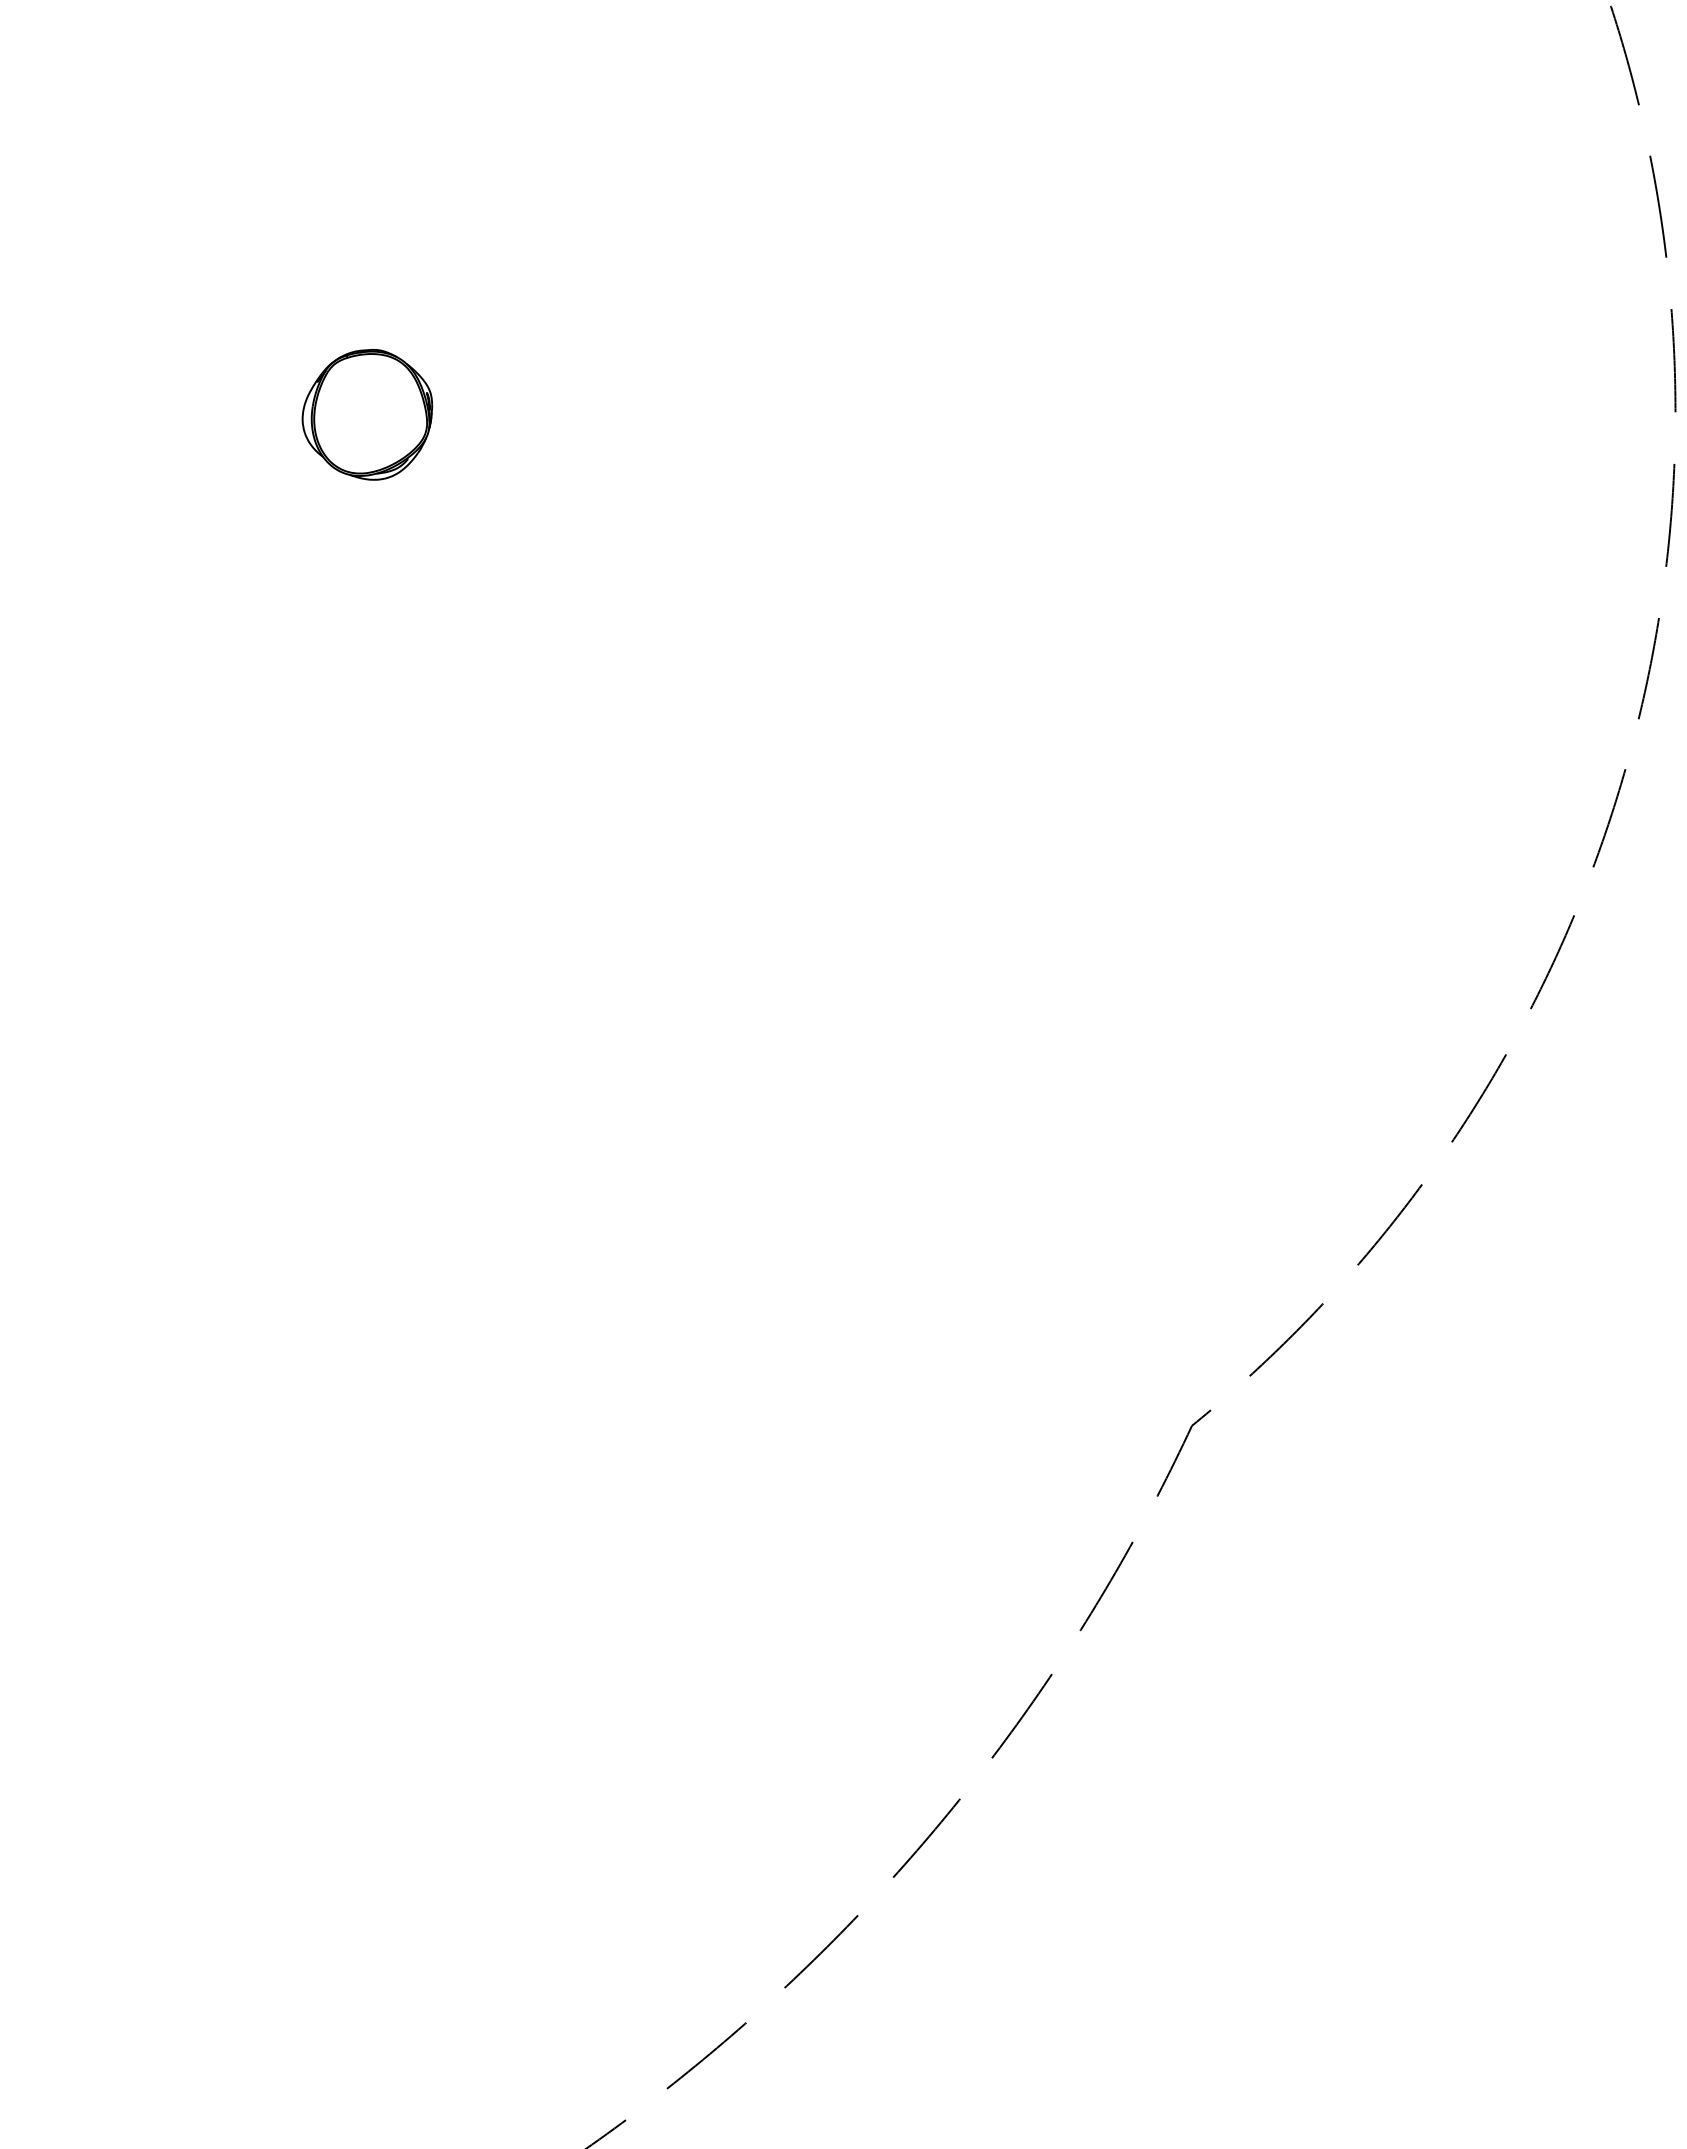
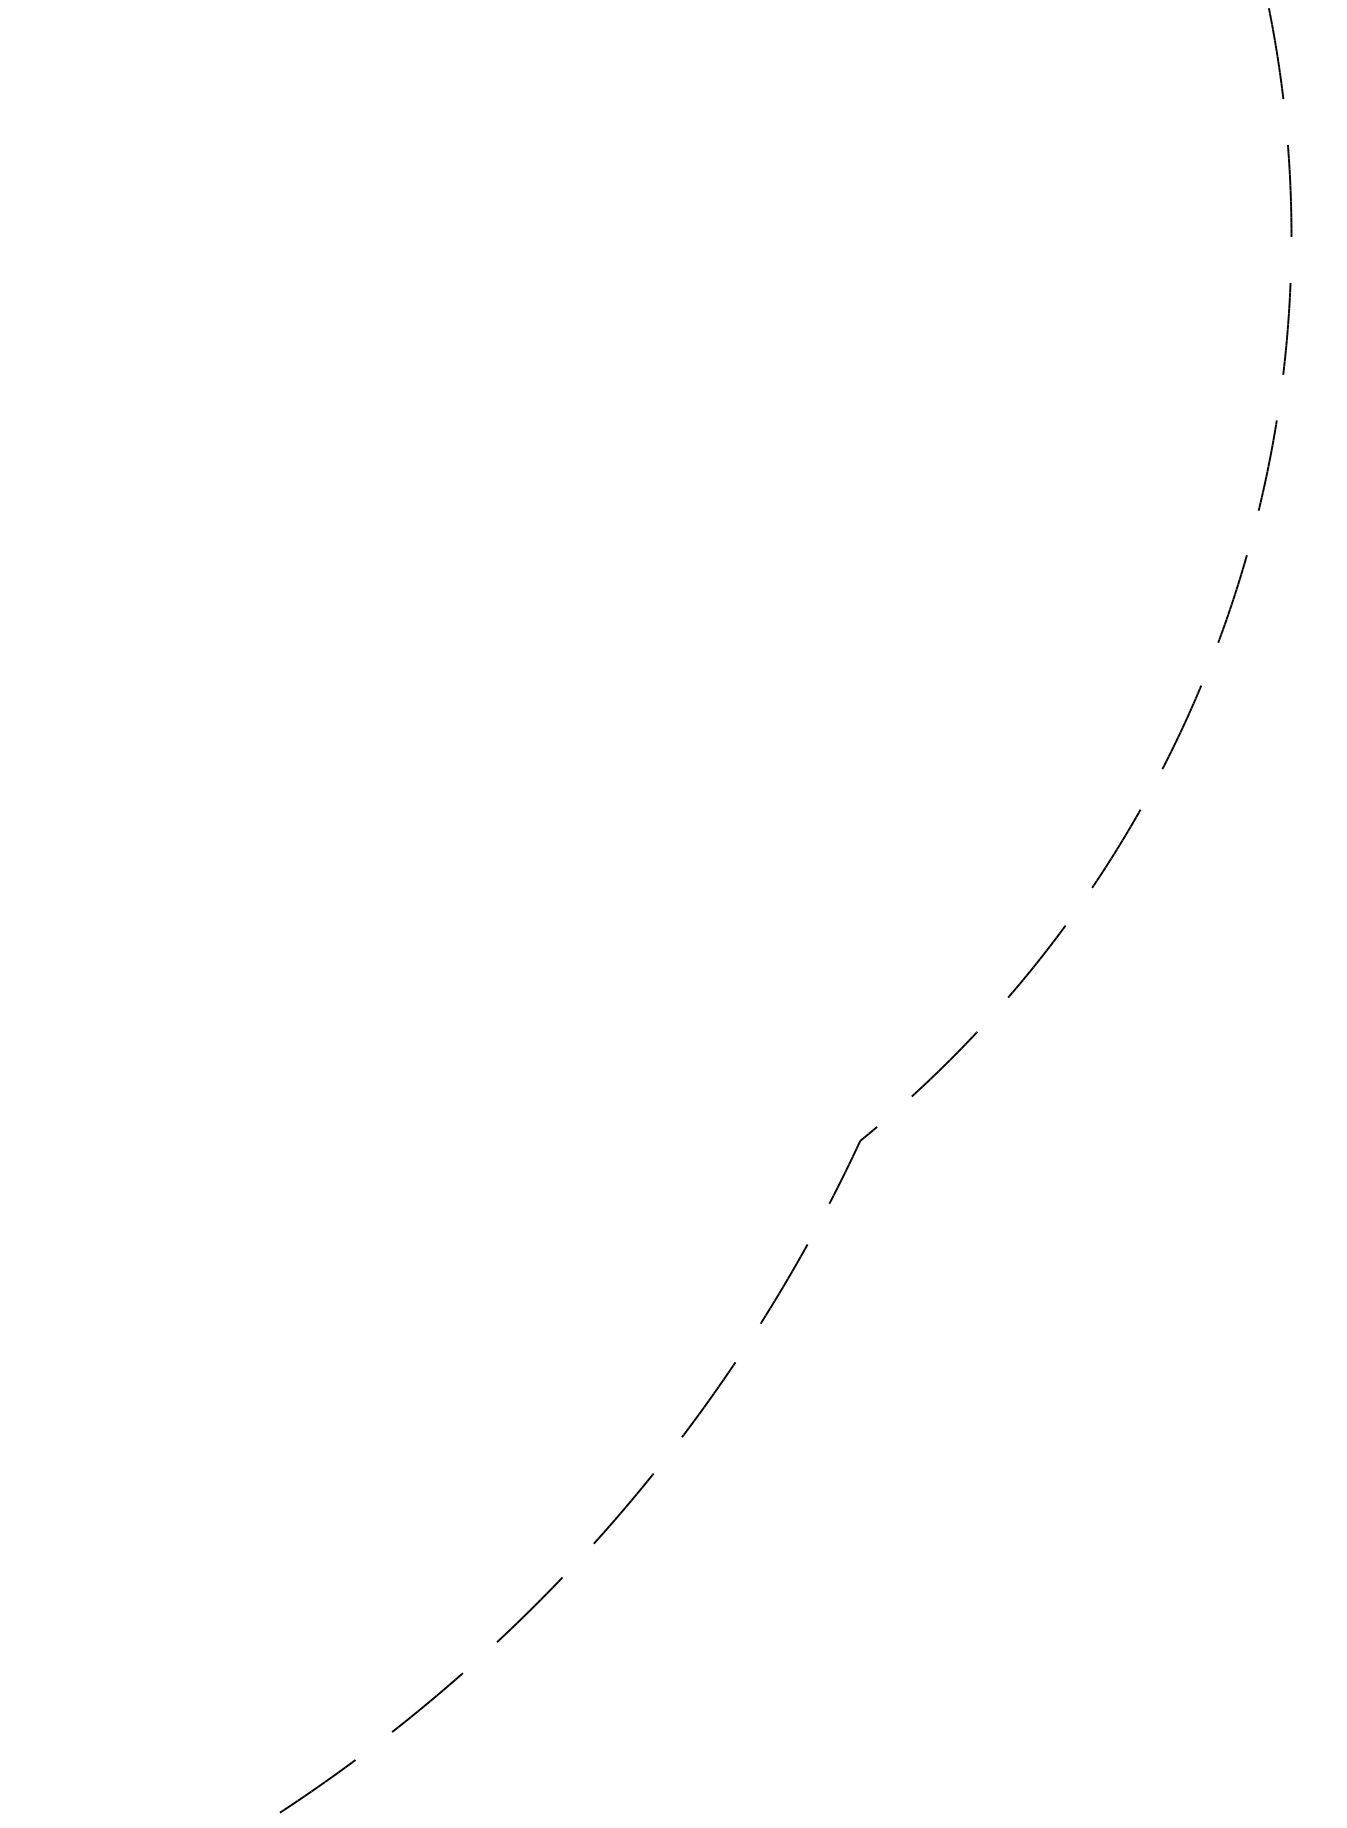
part: (367, 414) -> (125, 238), removed

